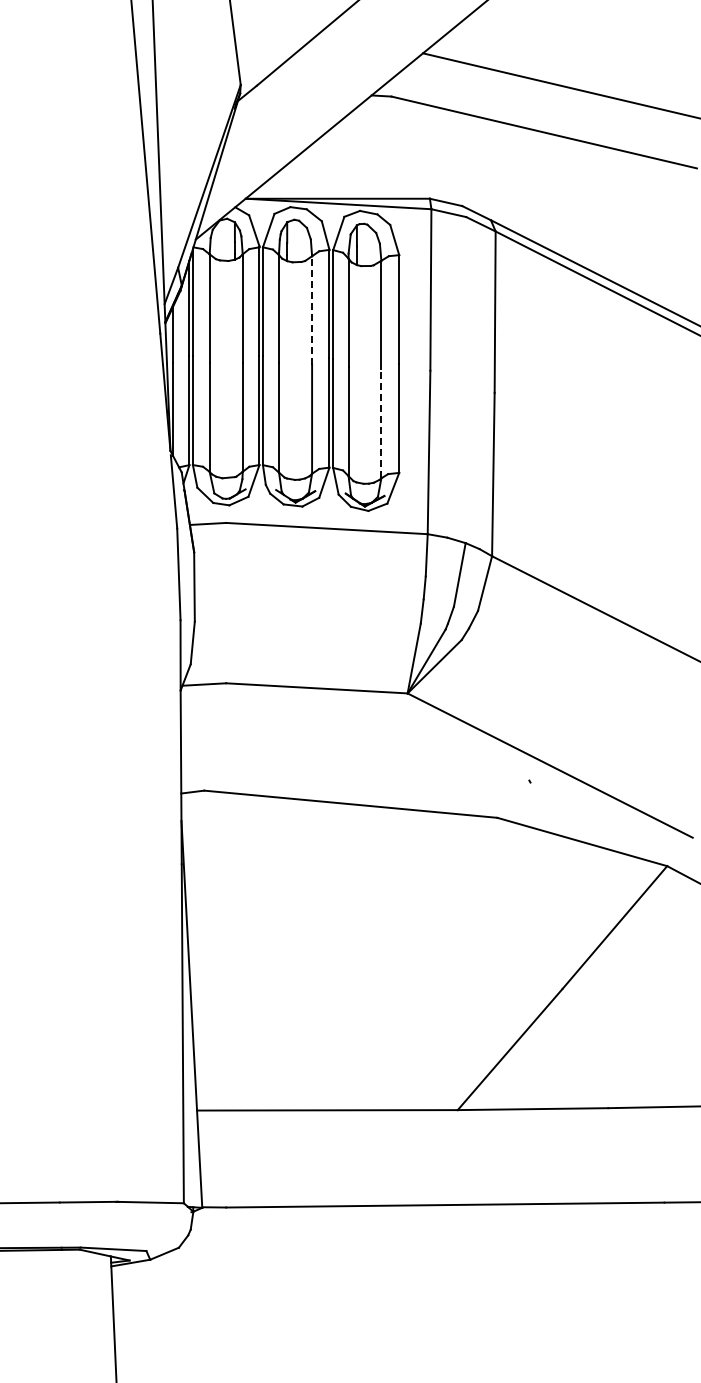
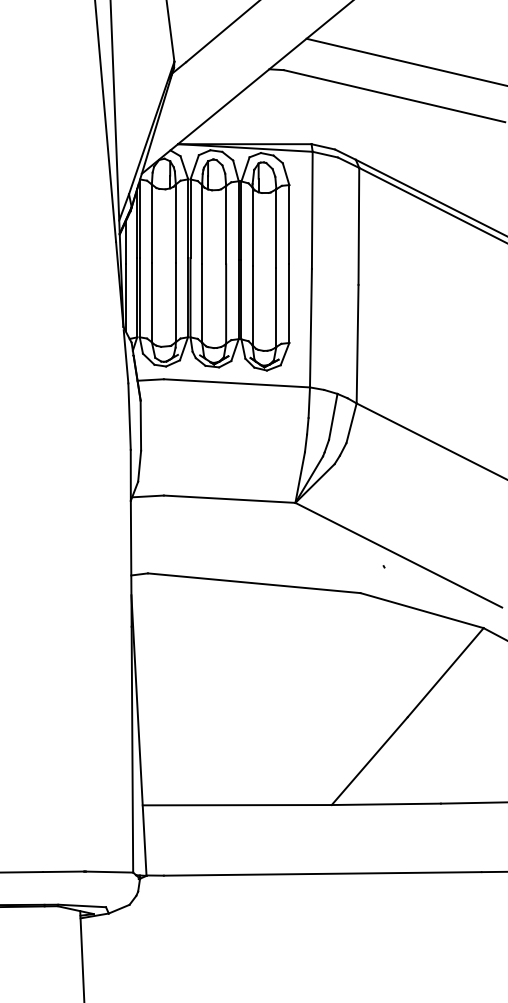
line: (312, 309) -> (226, 224), dashed -> solid
line: (381, 423) -> (276, 307), dashed -> solid

